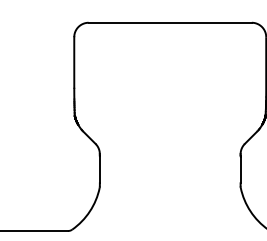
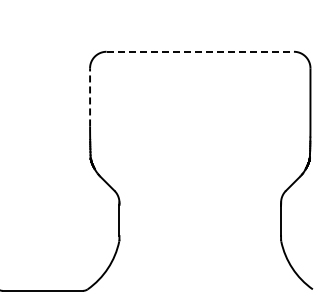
line: (170, 22) -> (200, 51), solid -> dashed
line: (74, 61) -> (90, 96), solid -> dashed

